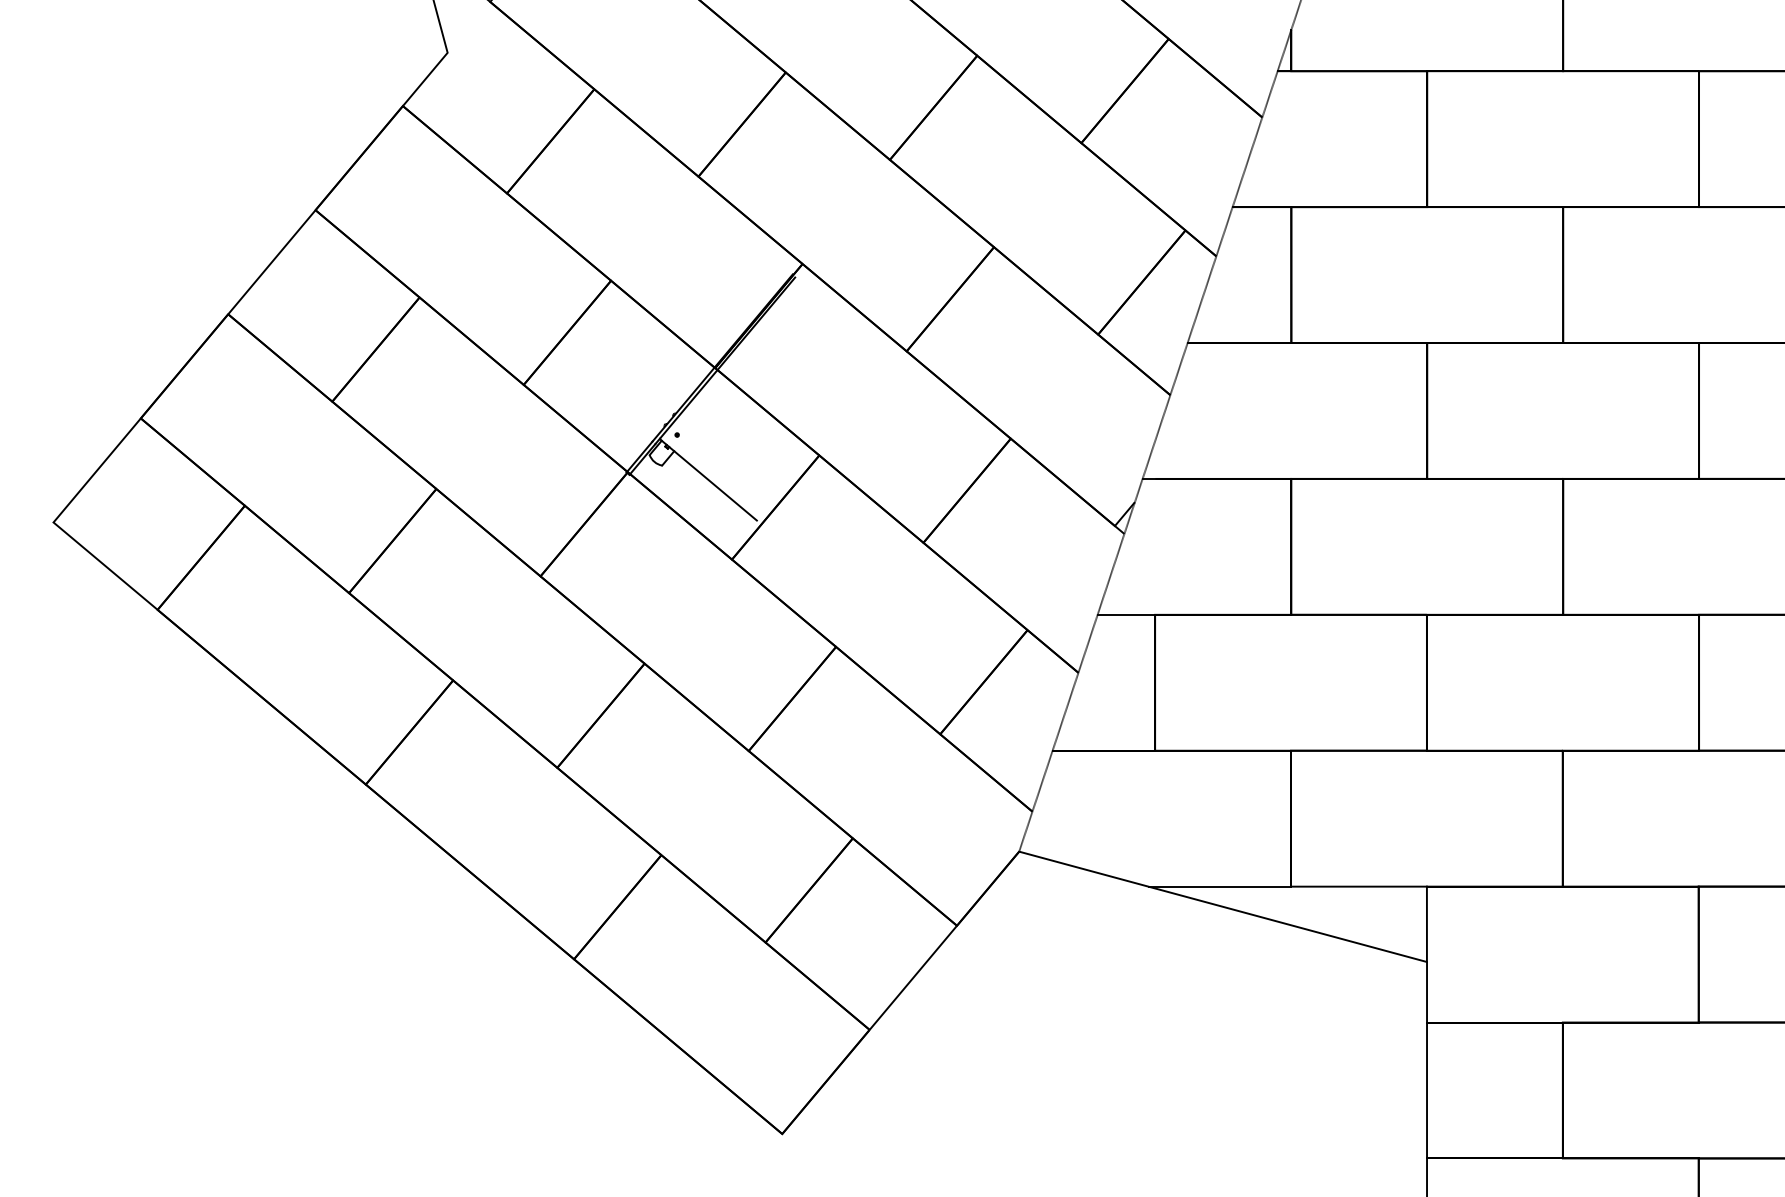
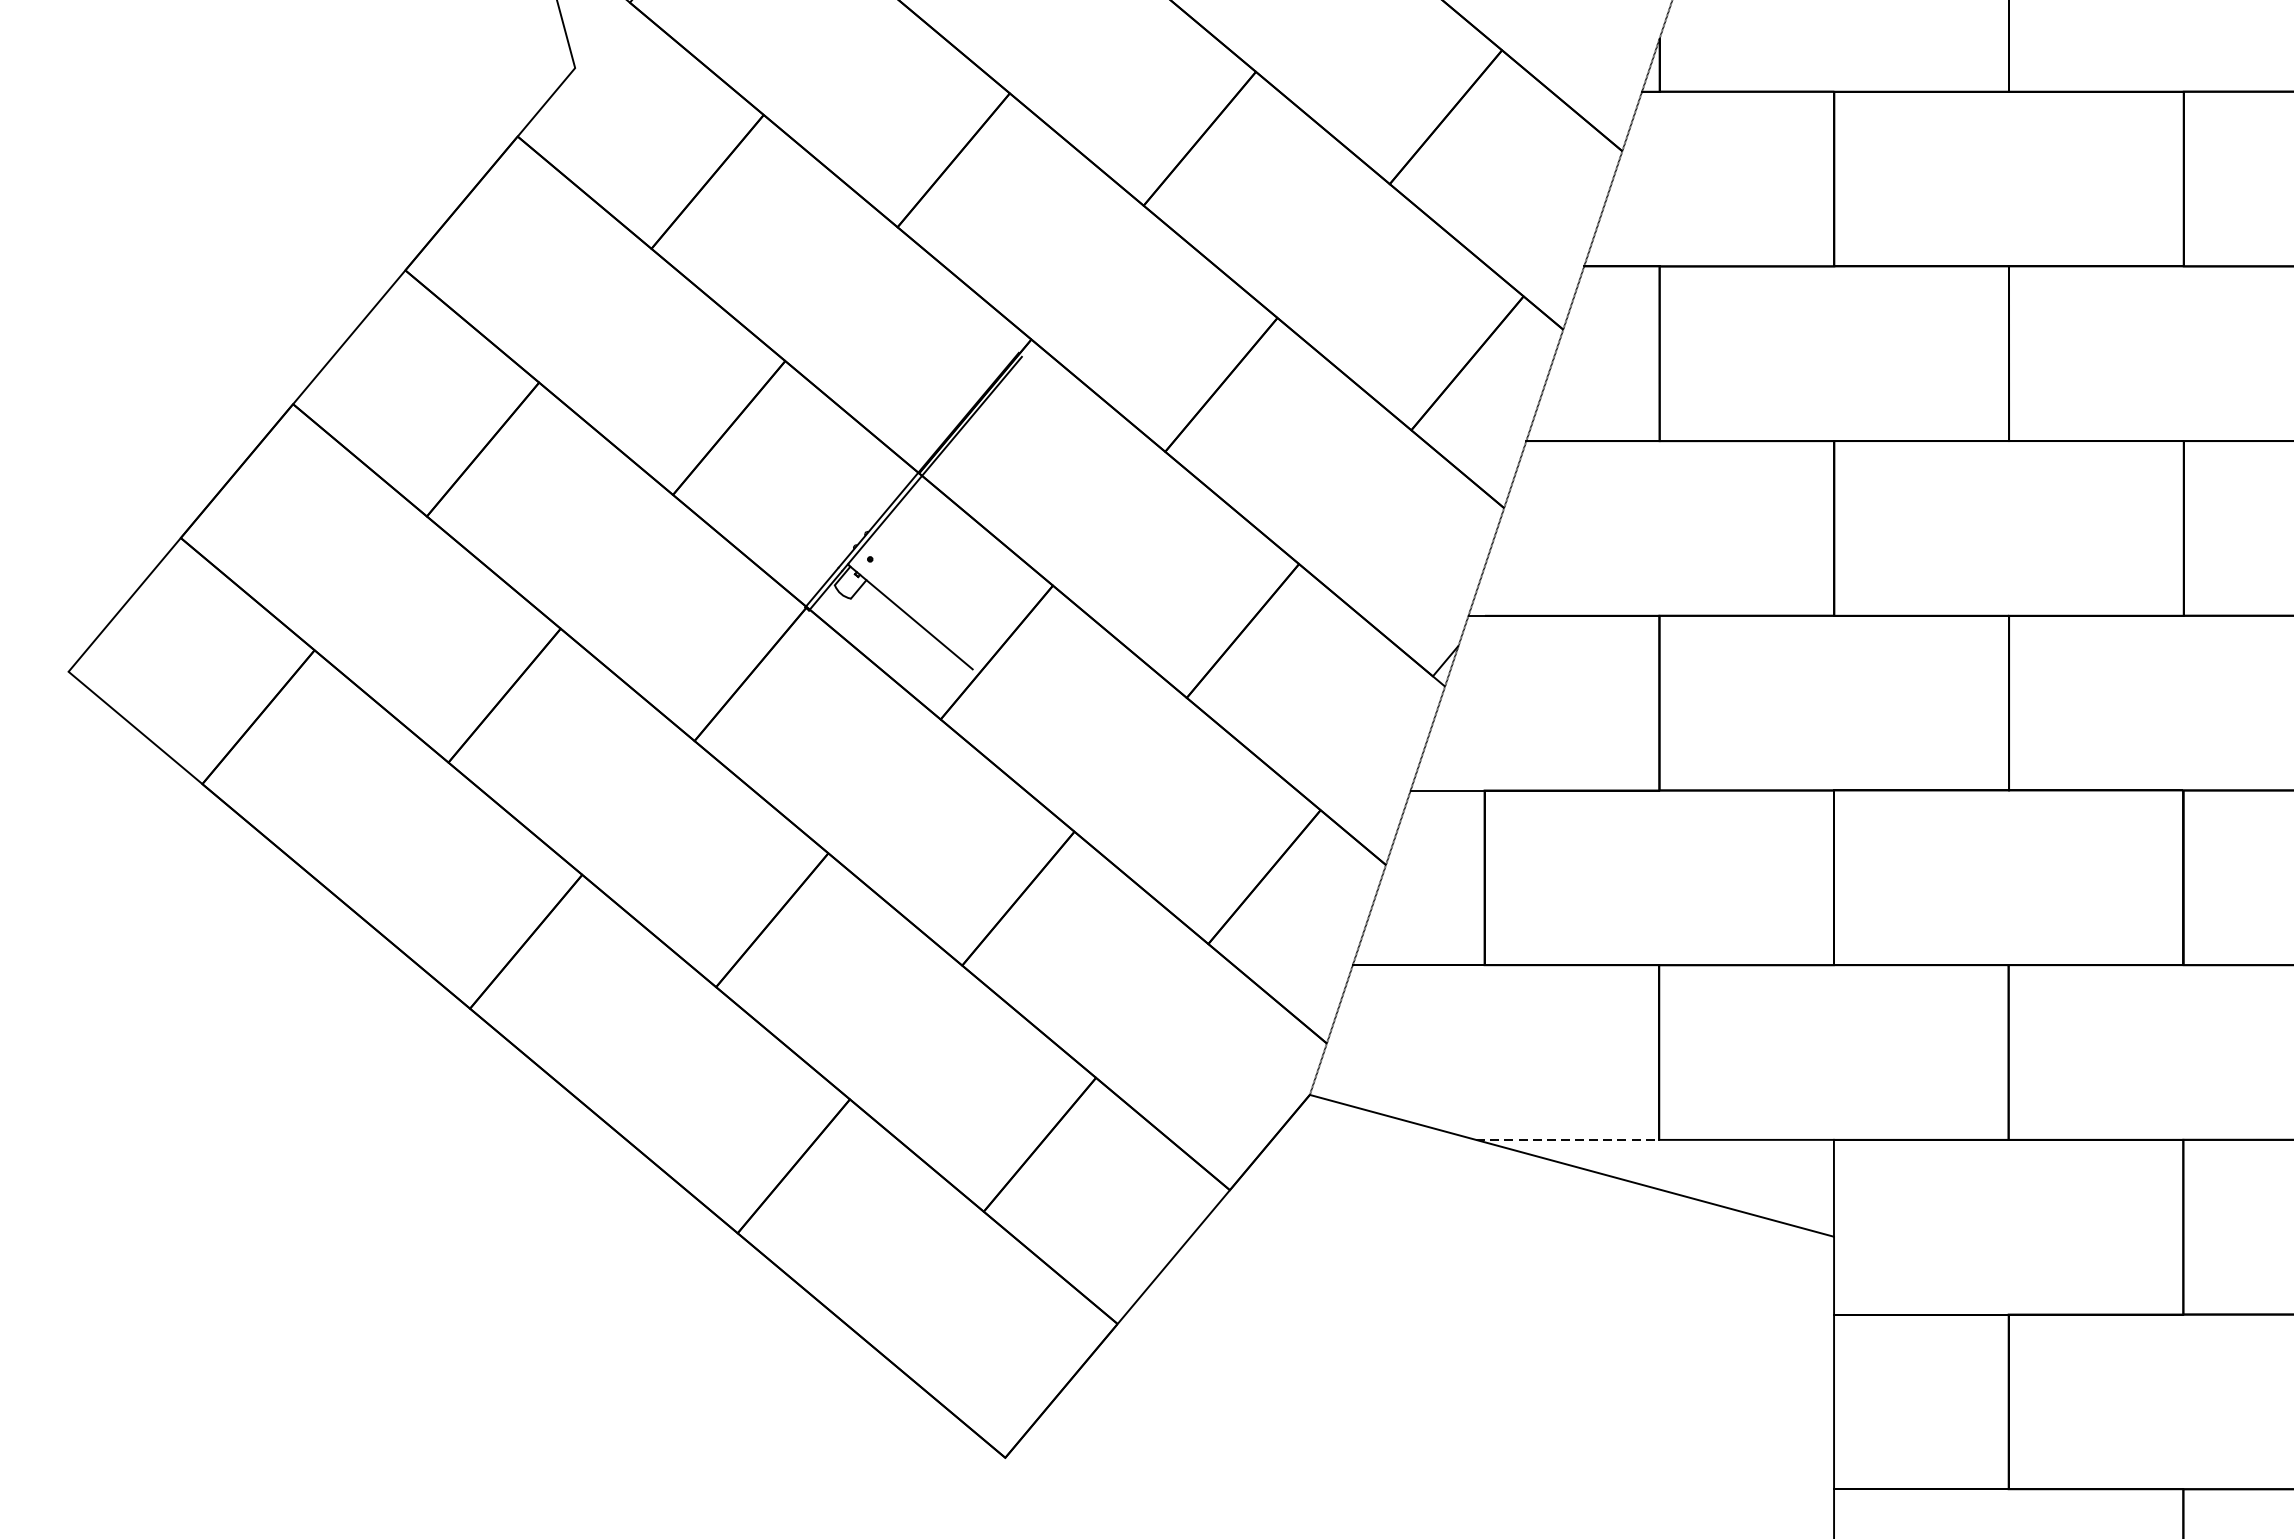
line: (1220, 886) -> (1568, 1139), solid -> dashed

